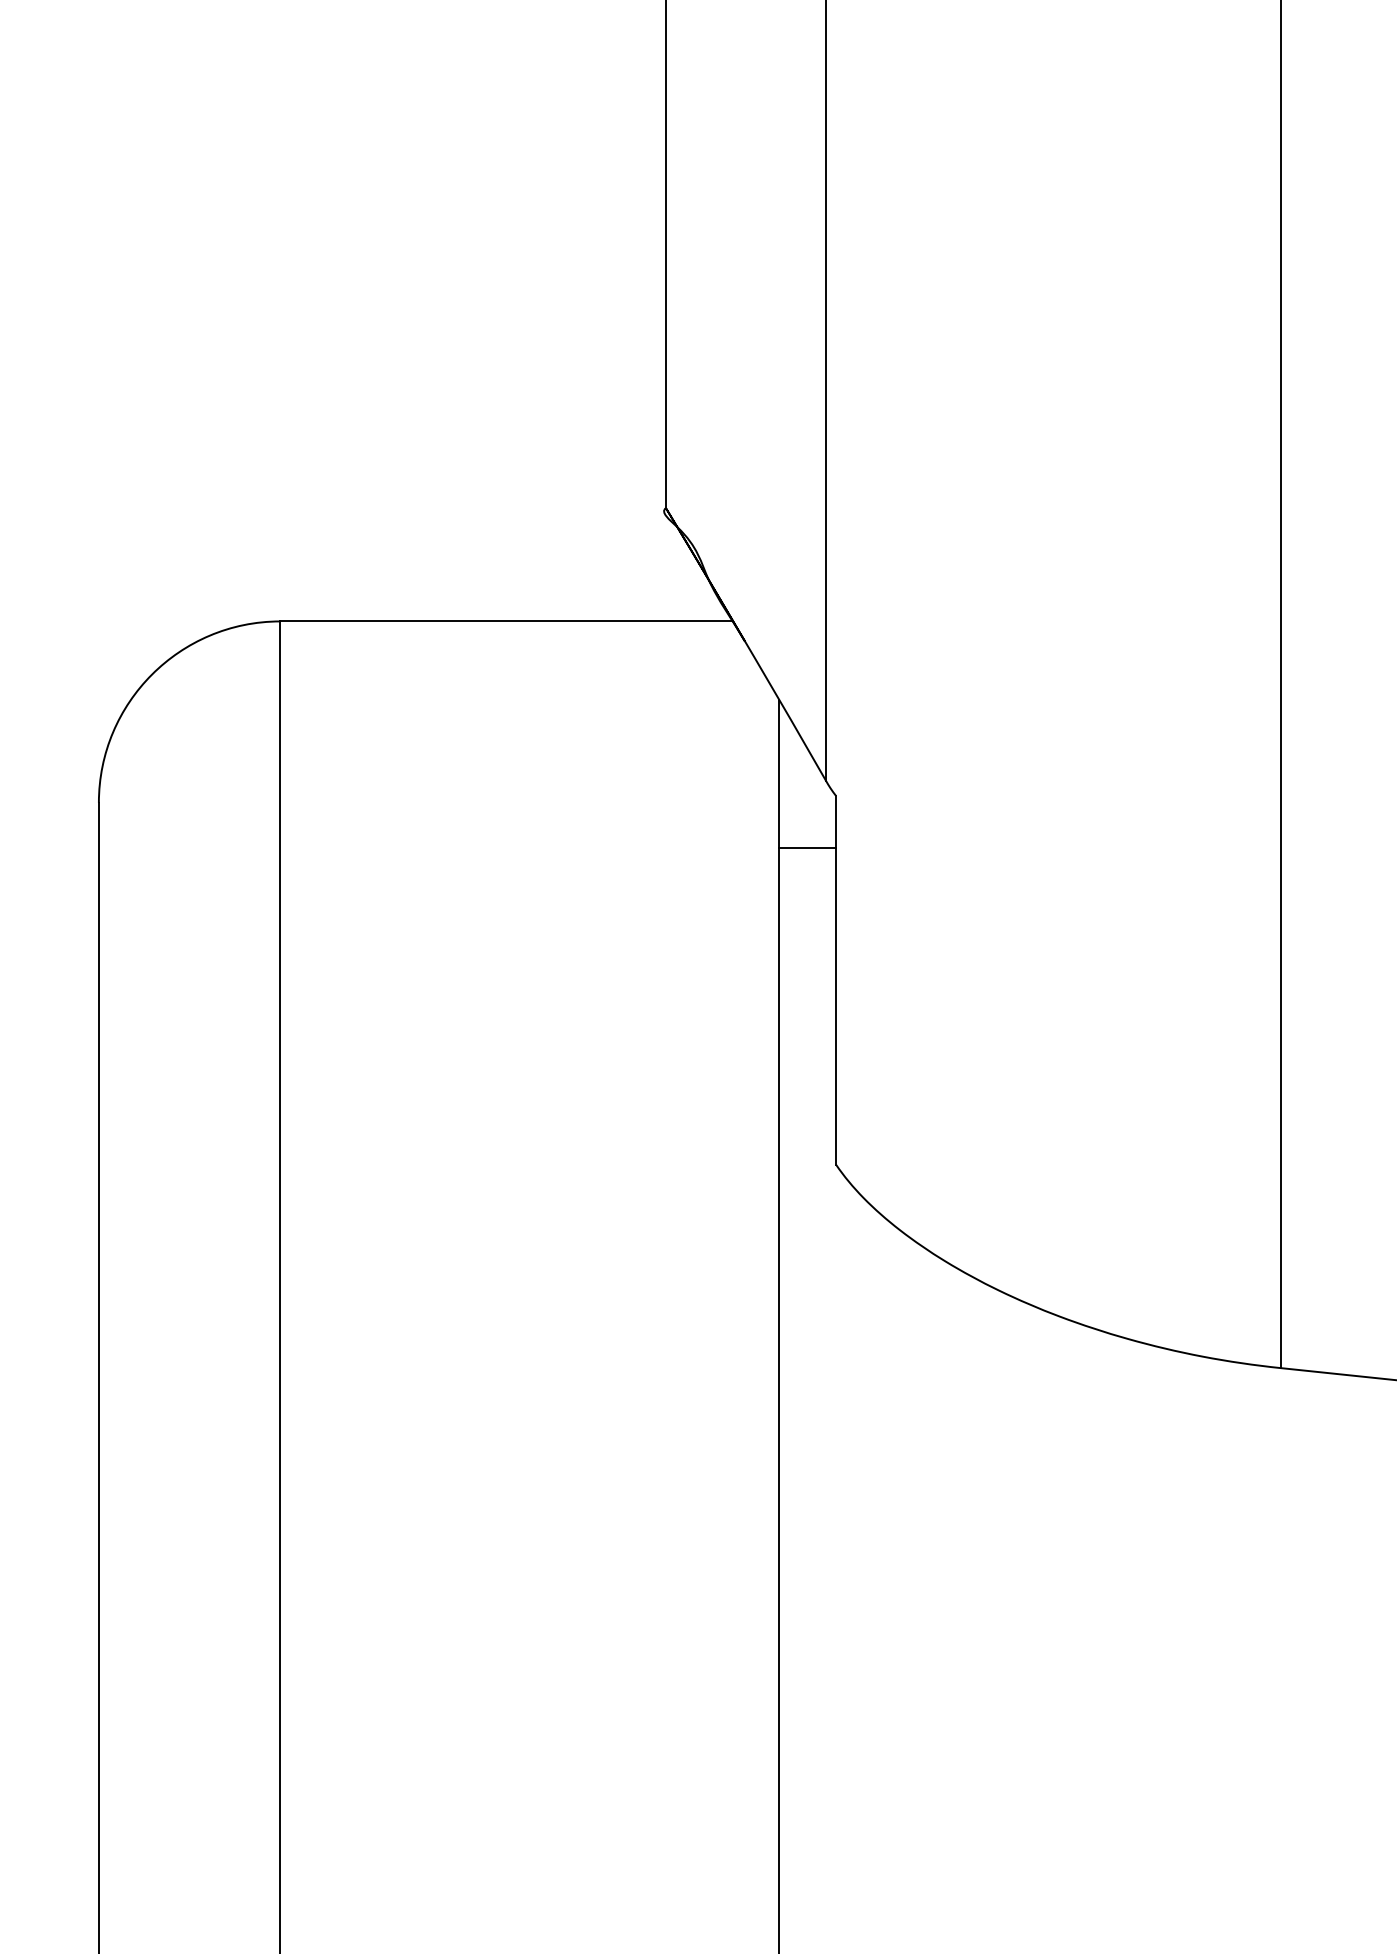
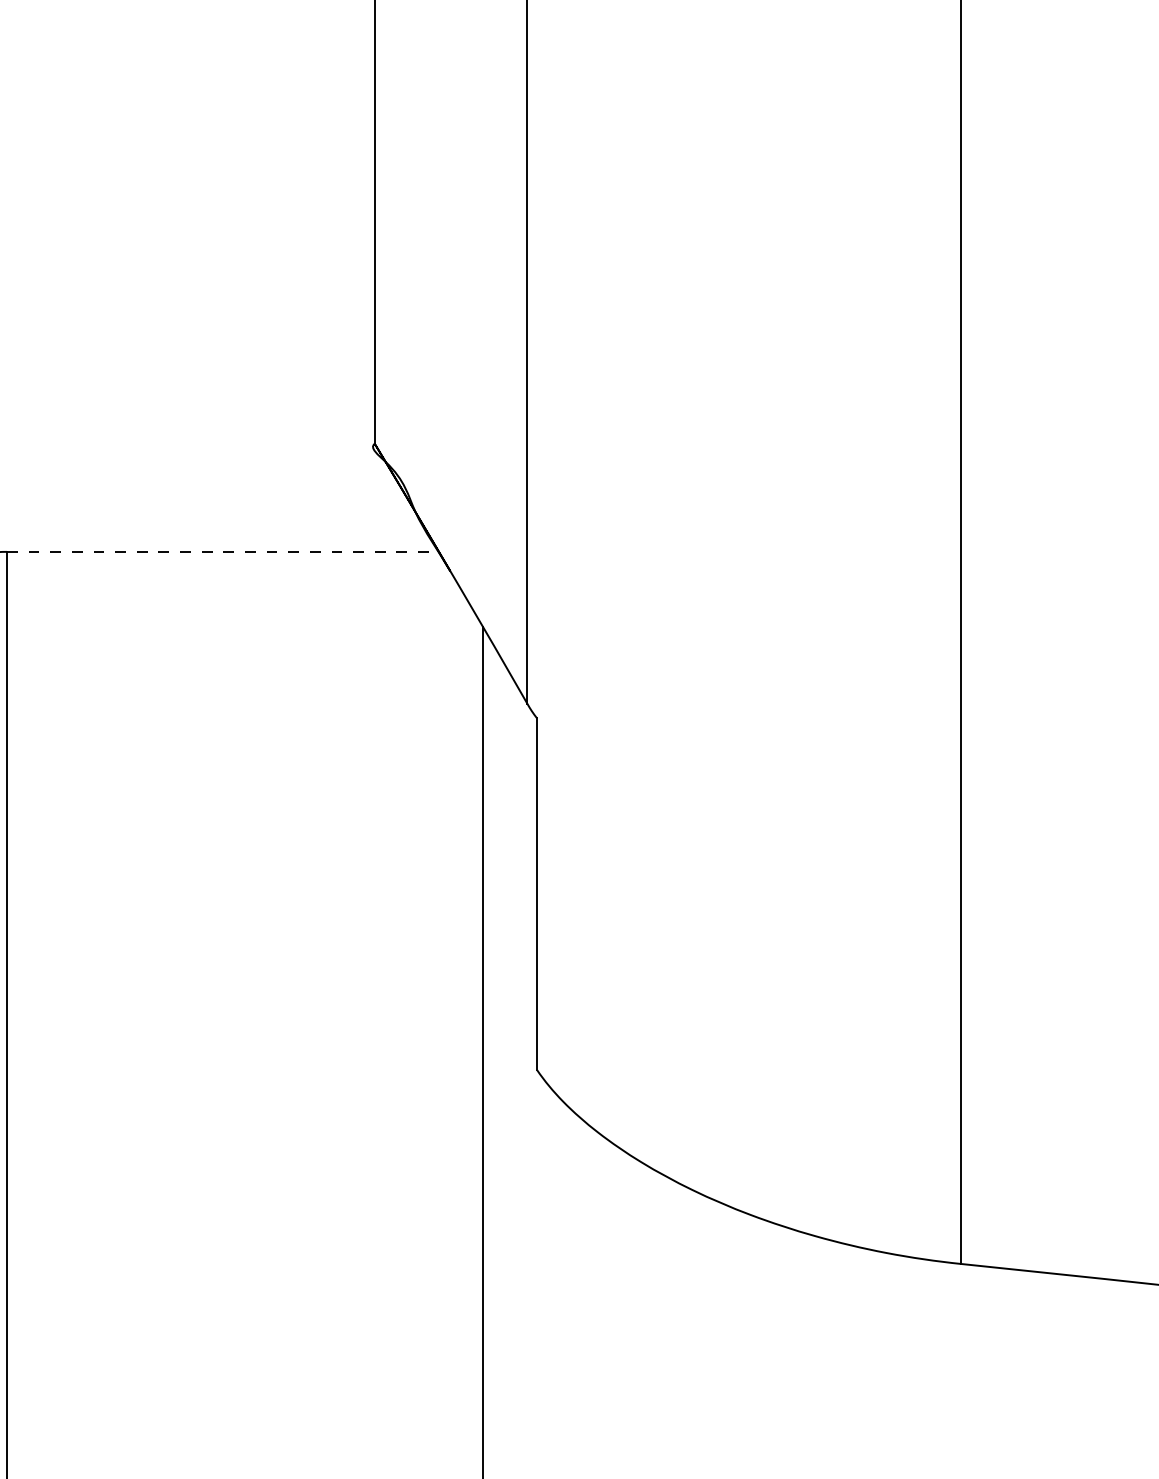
line: (507, 621) -> (223, 551), solid -> dashed
line: (807, 848) -> (509, 768), removed

